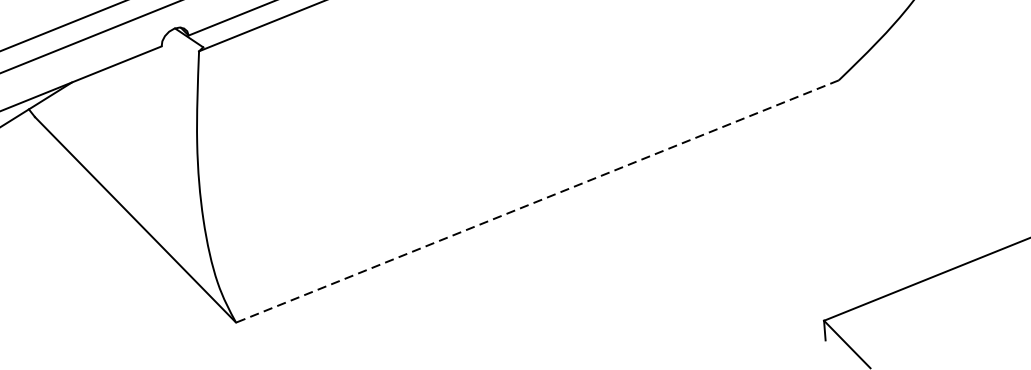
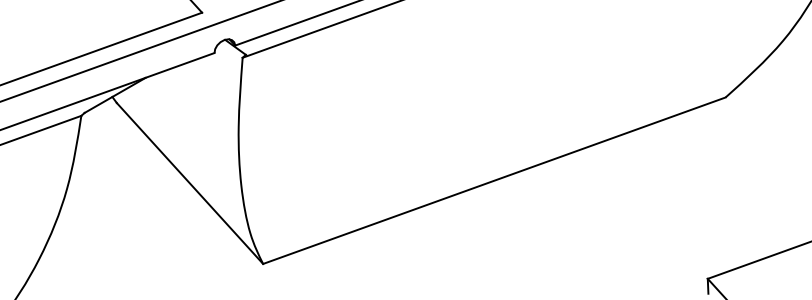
line: (537, 201) -> (494, 180), dashed -> solid

